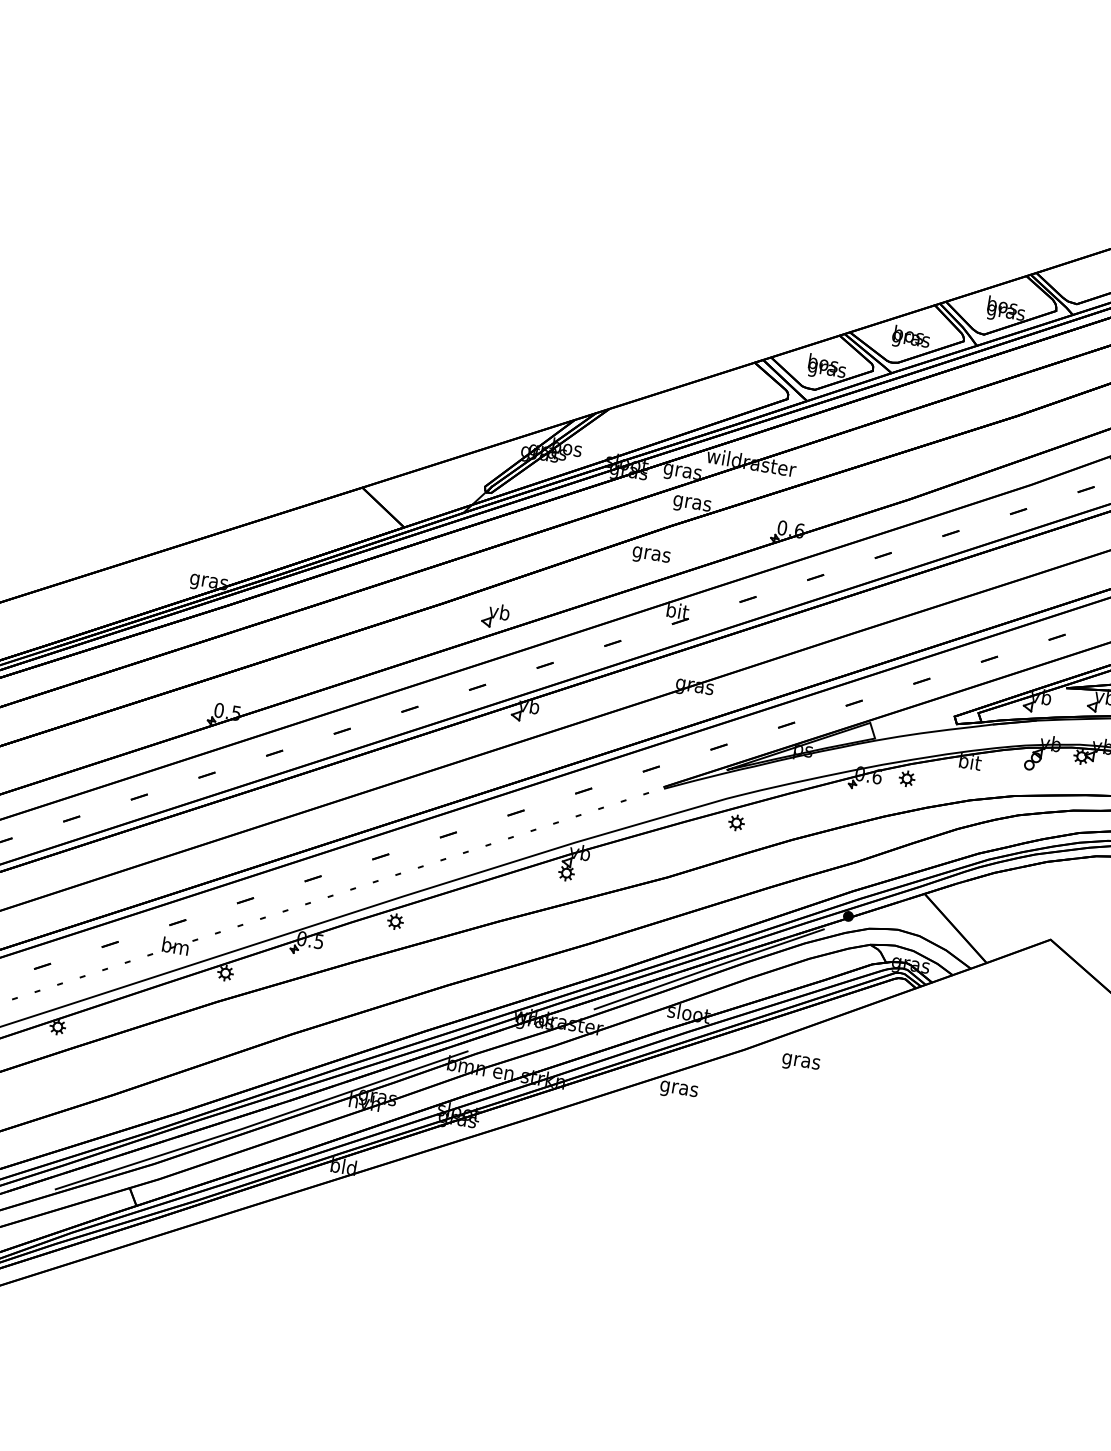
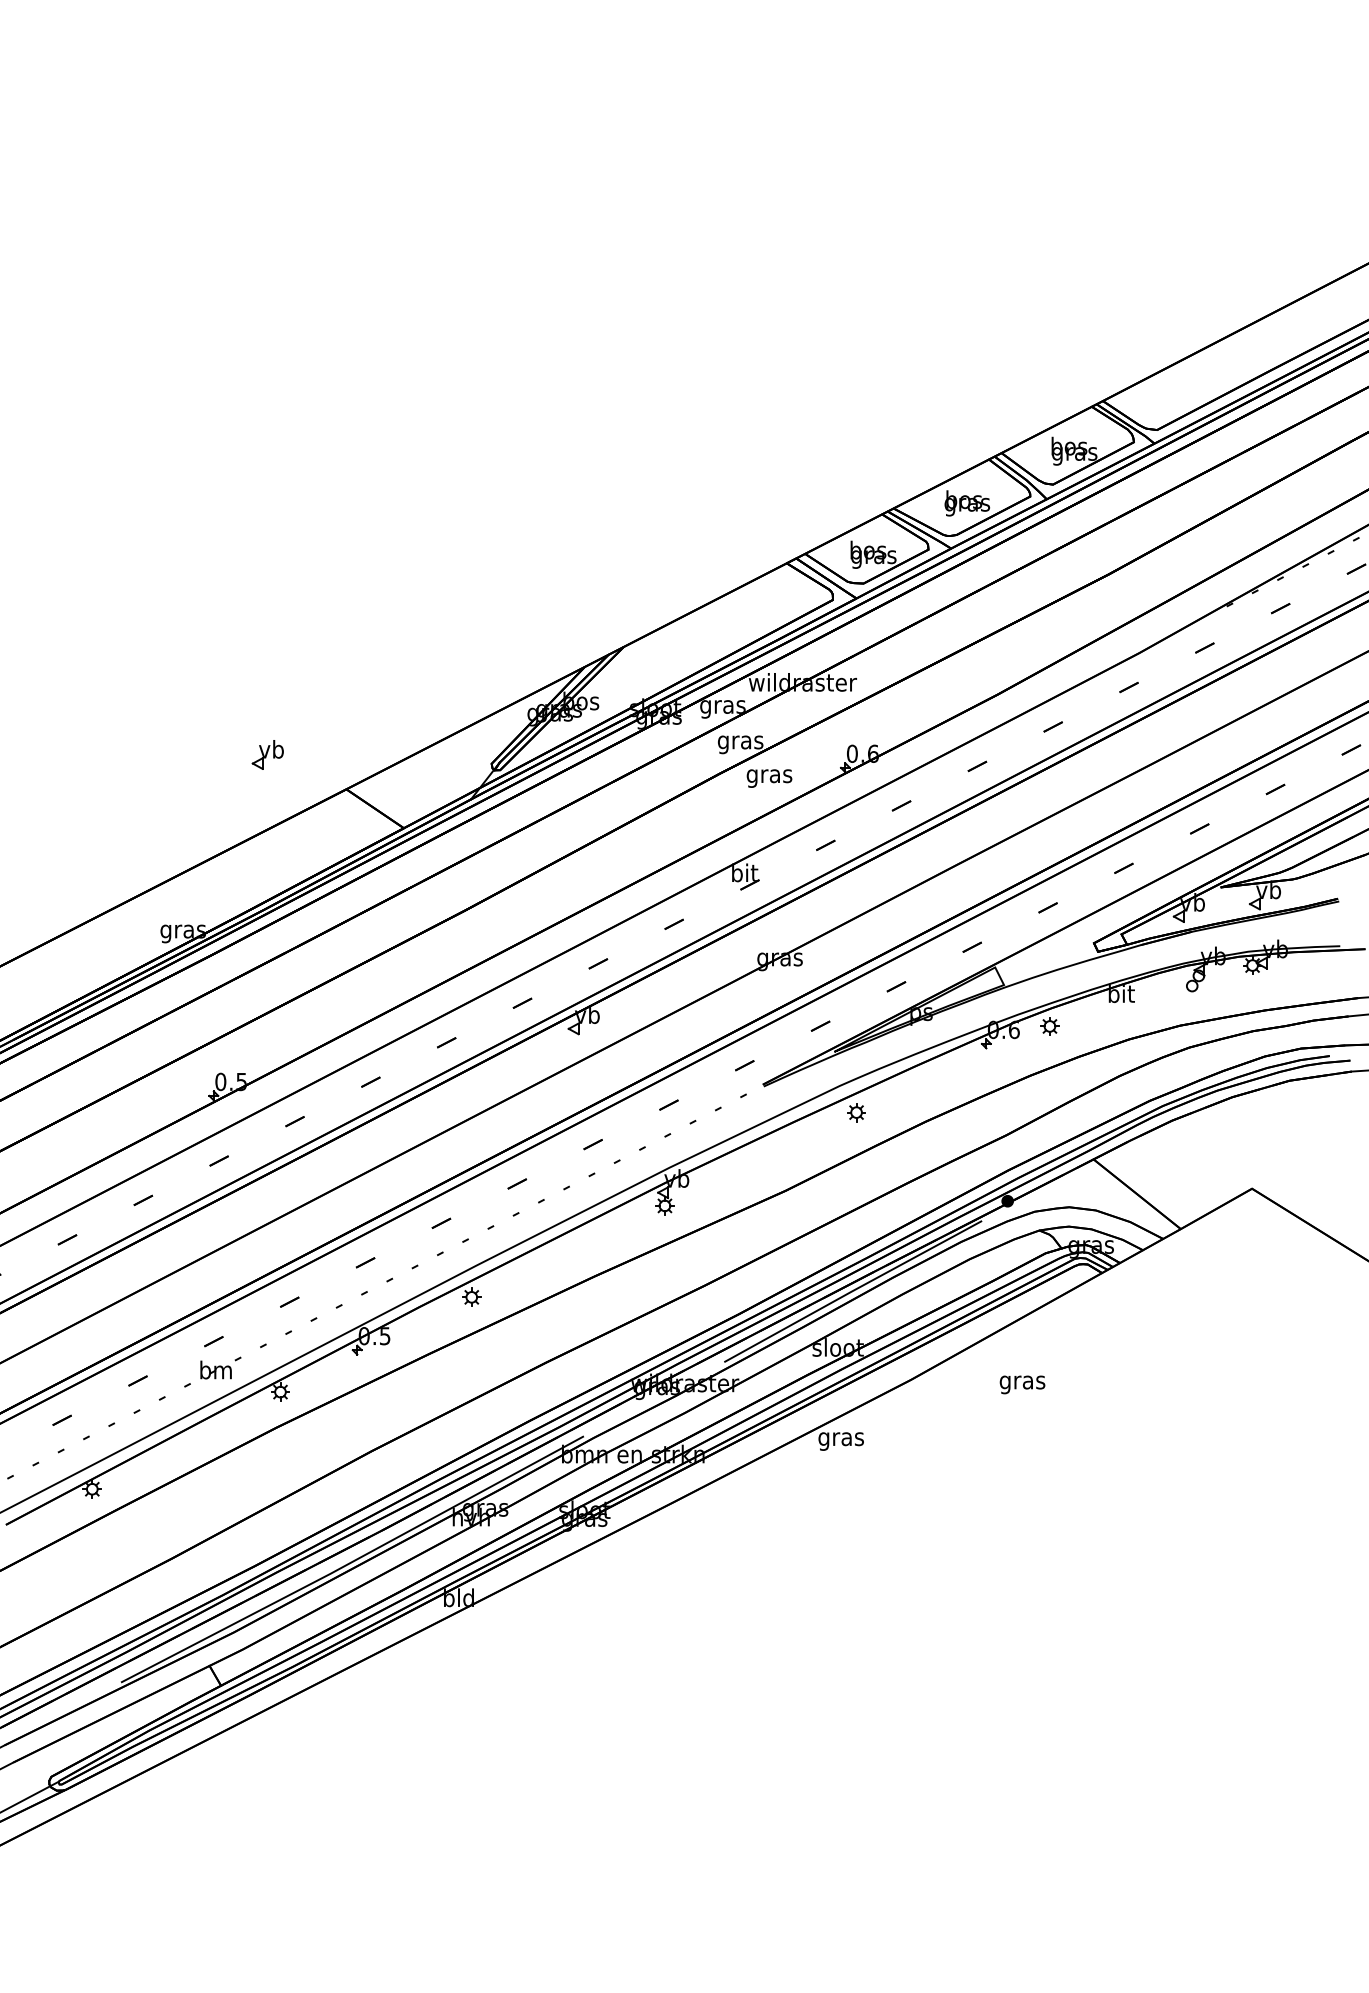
text: (651, 556) -> (769, 778), moved
part: (495, 615) -> (267, 754), moved
text: (800, 1063) -> (1022, 1384), moved

